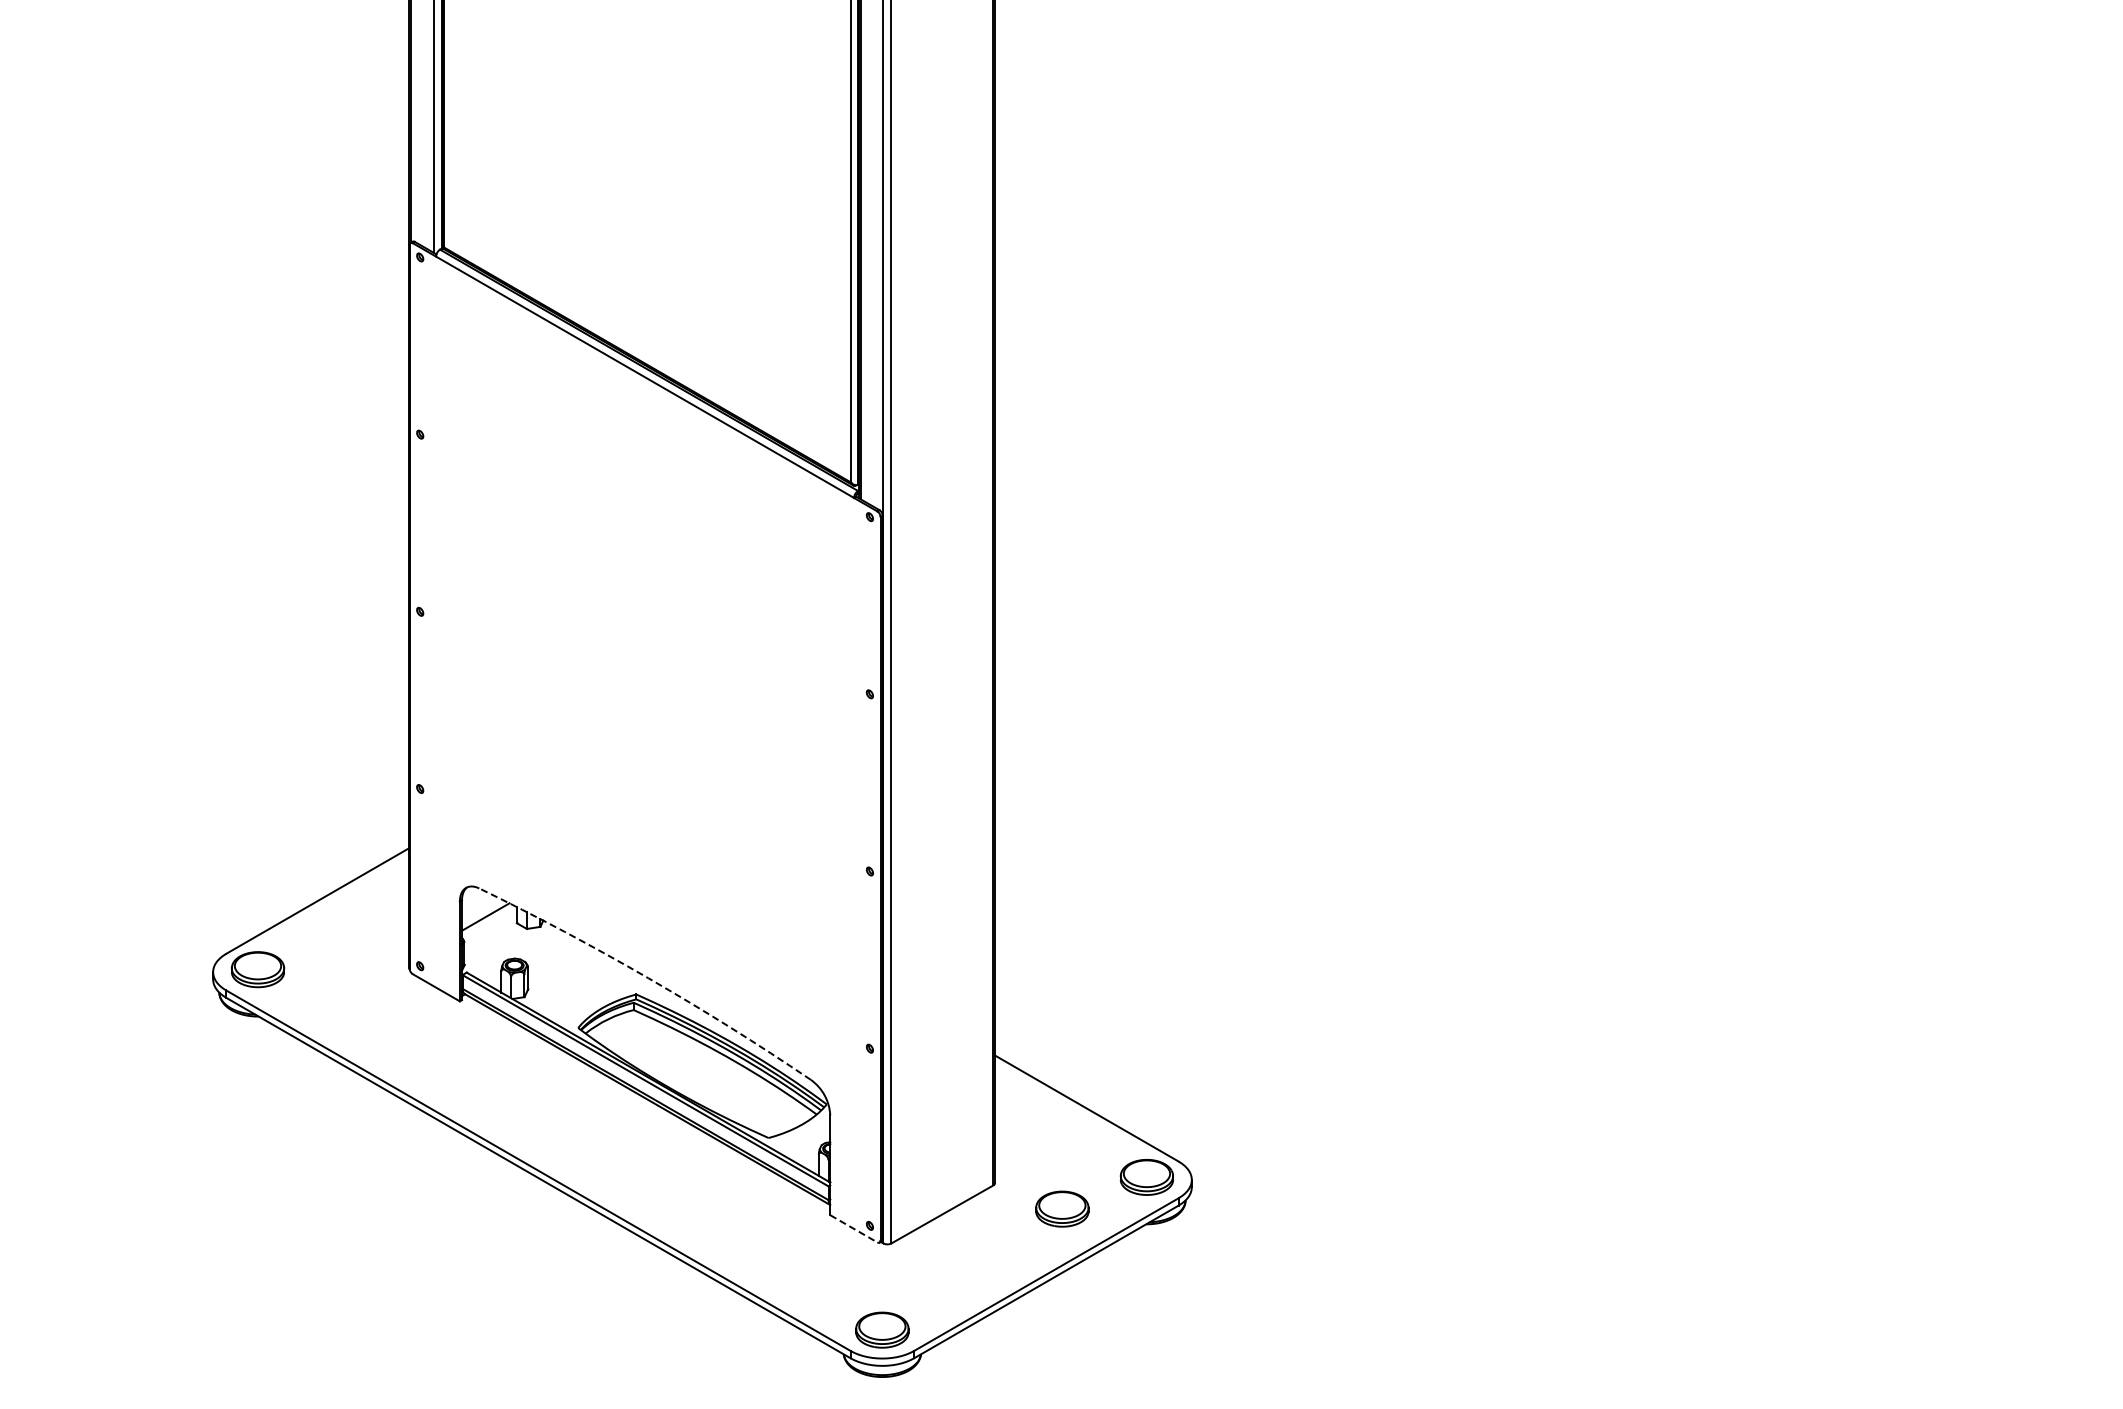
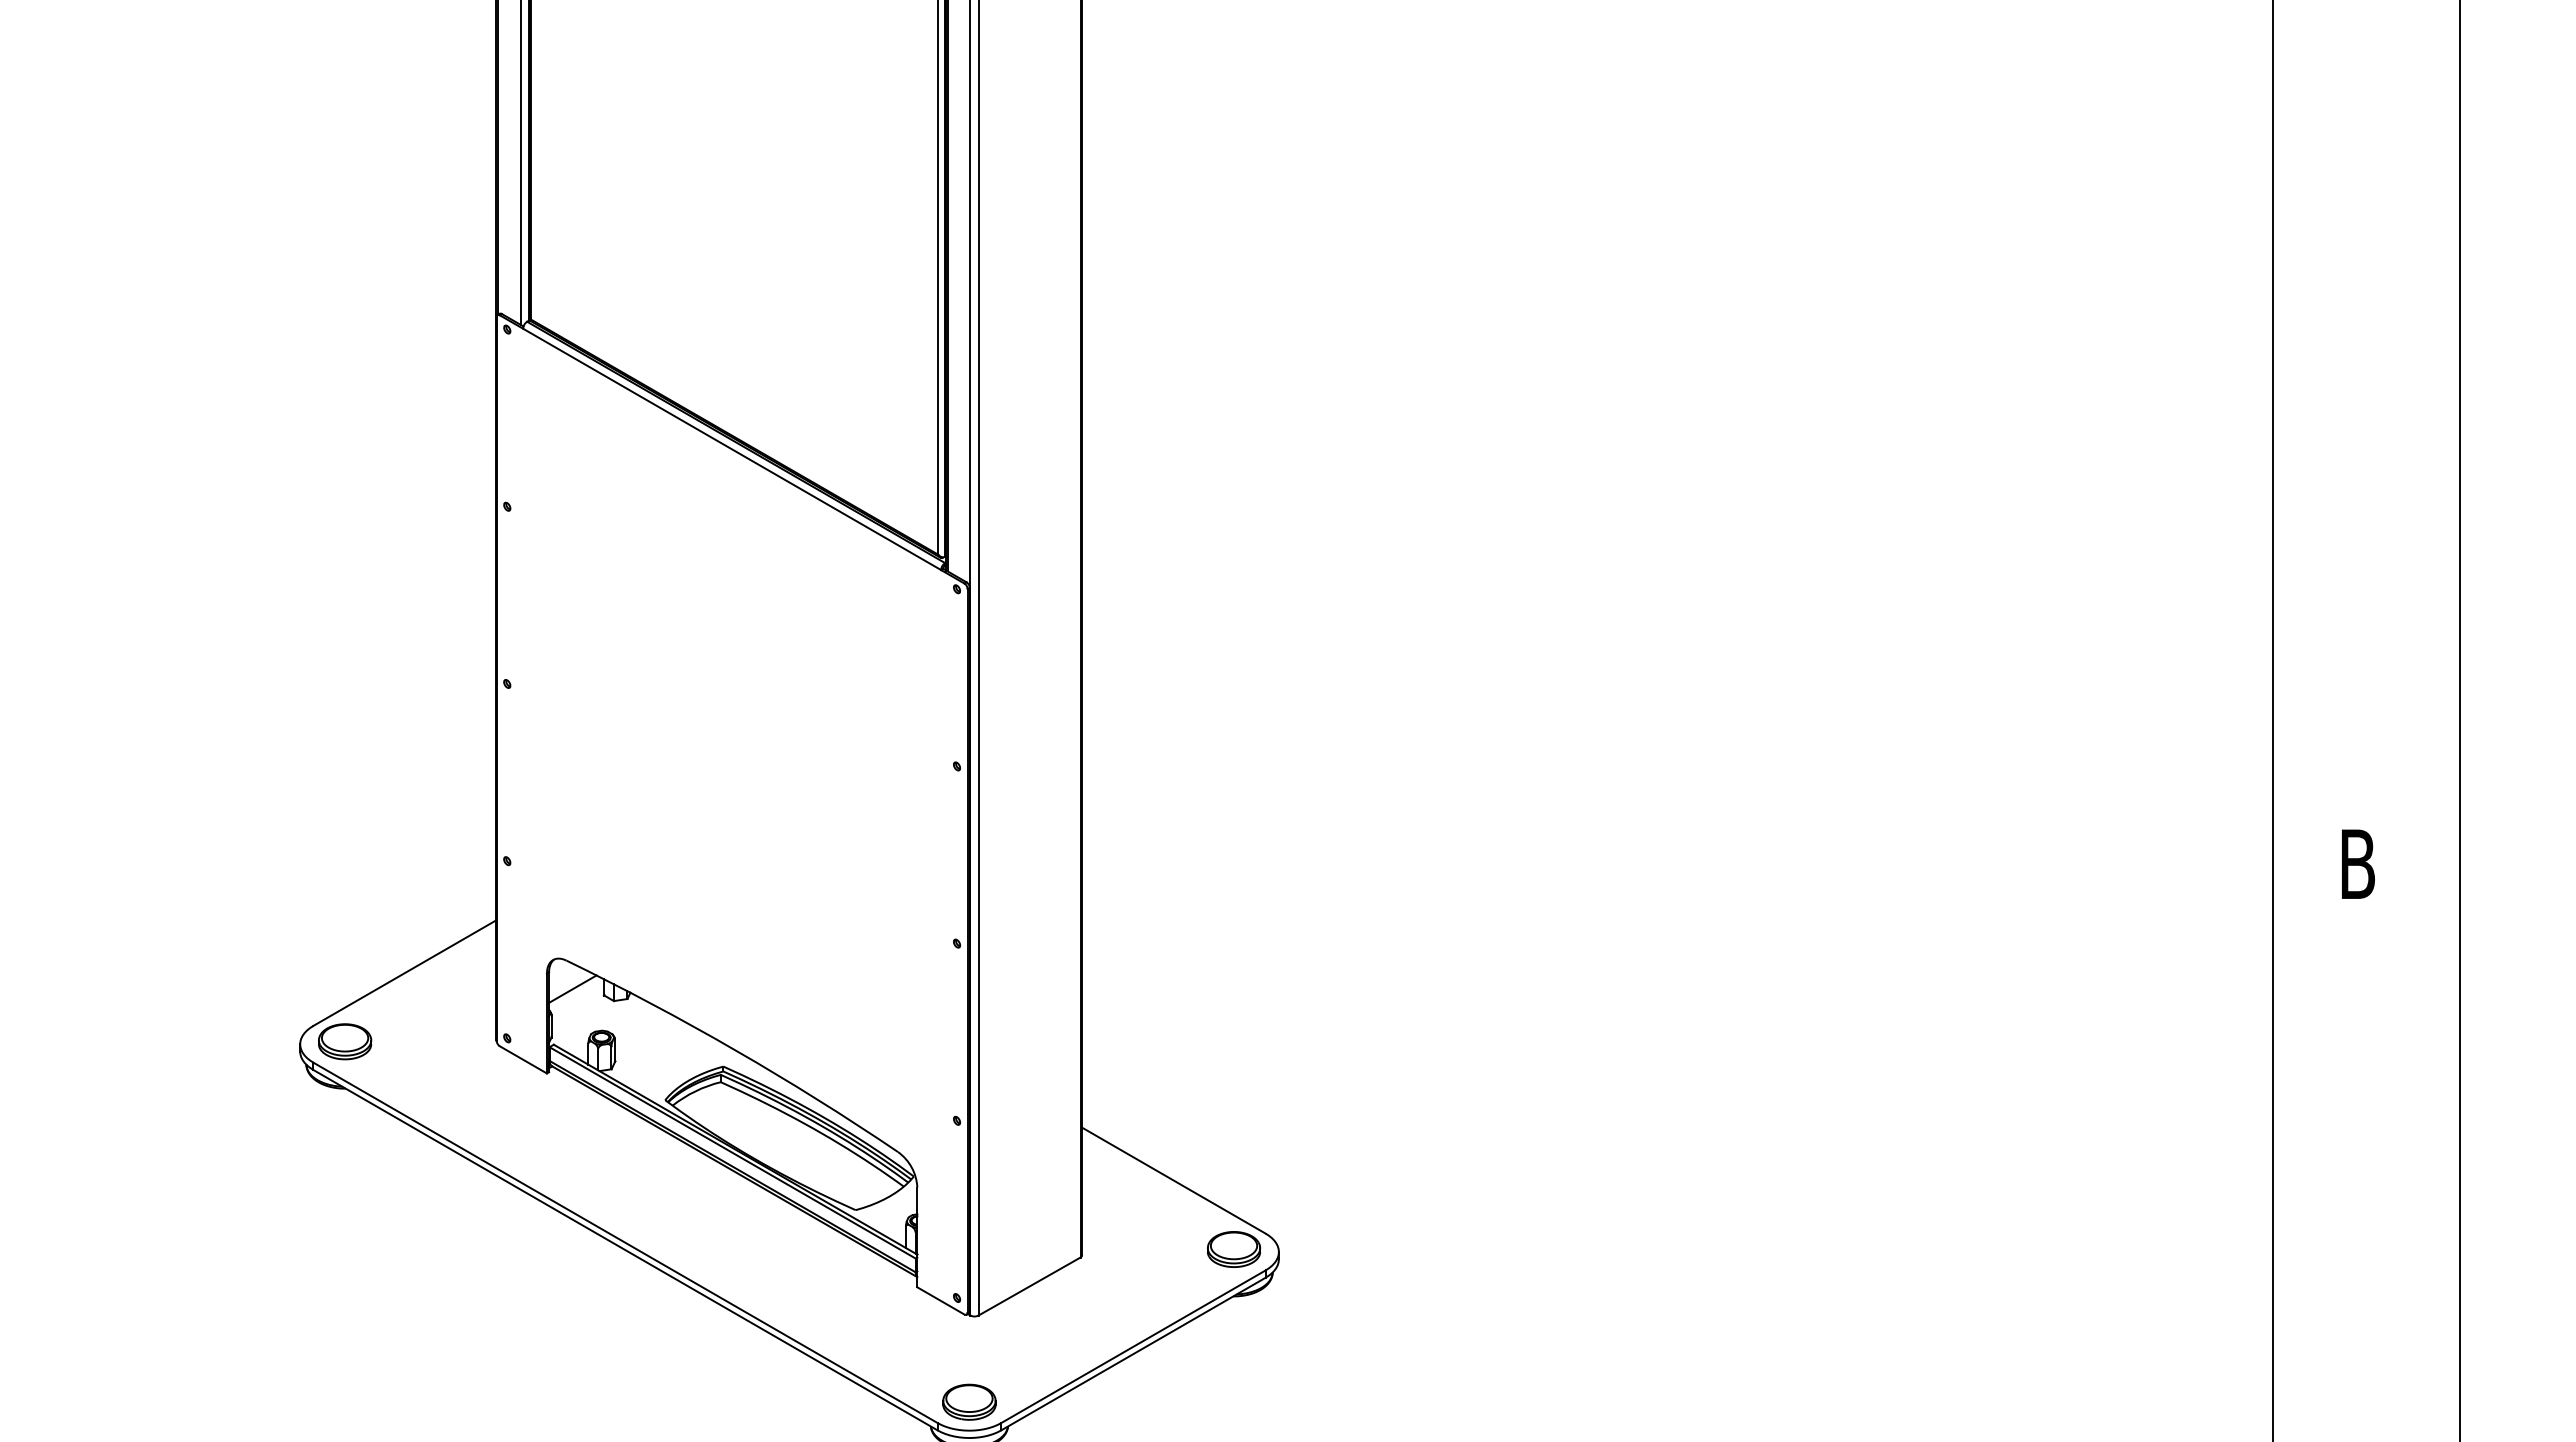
arc: (648, 978) -> (735, 1050), dashed -> solid
part: (1062, 1208) -> (1149, 1280), removed
line: (854, 1229) -> (941, 1301), dashed -> solid

